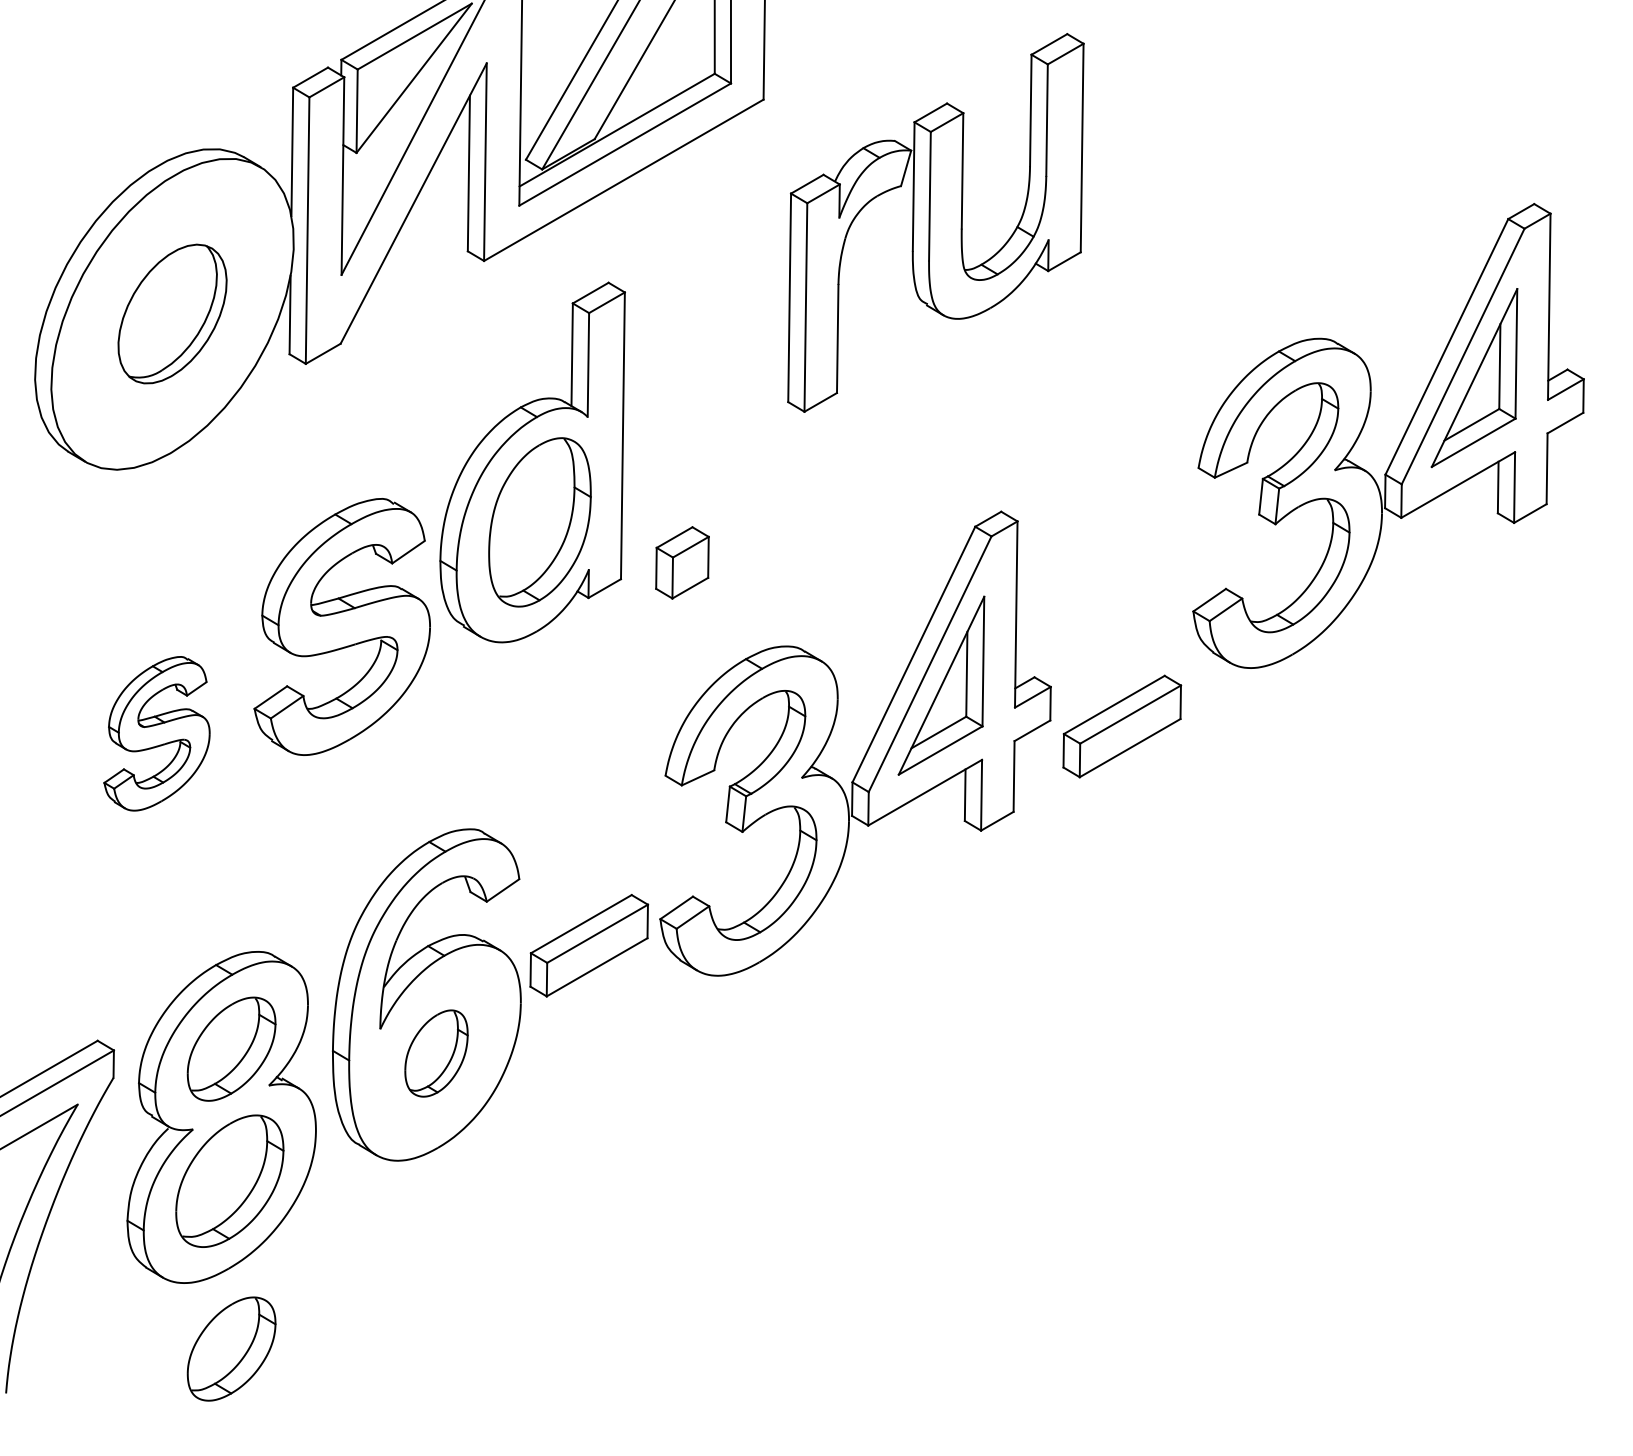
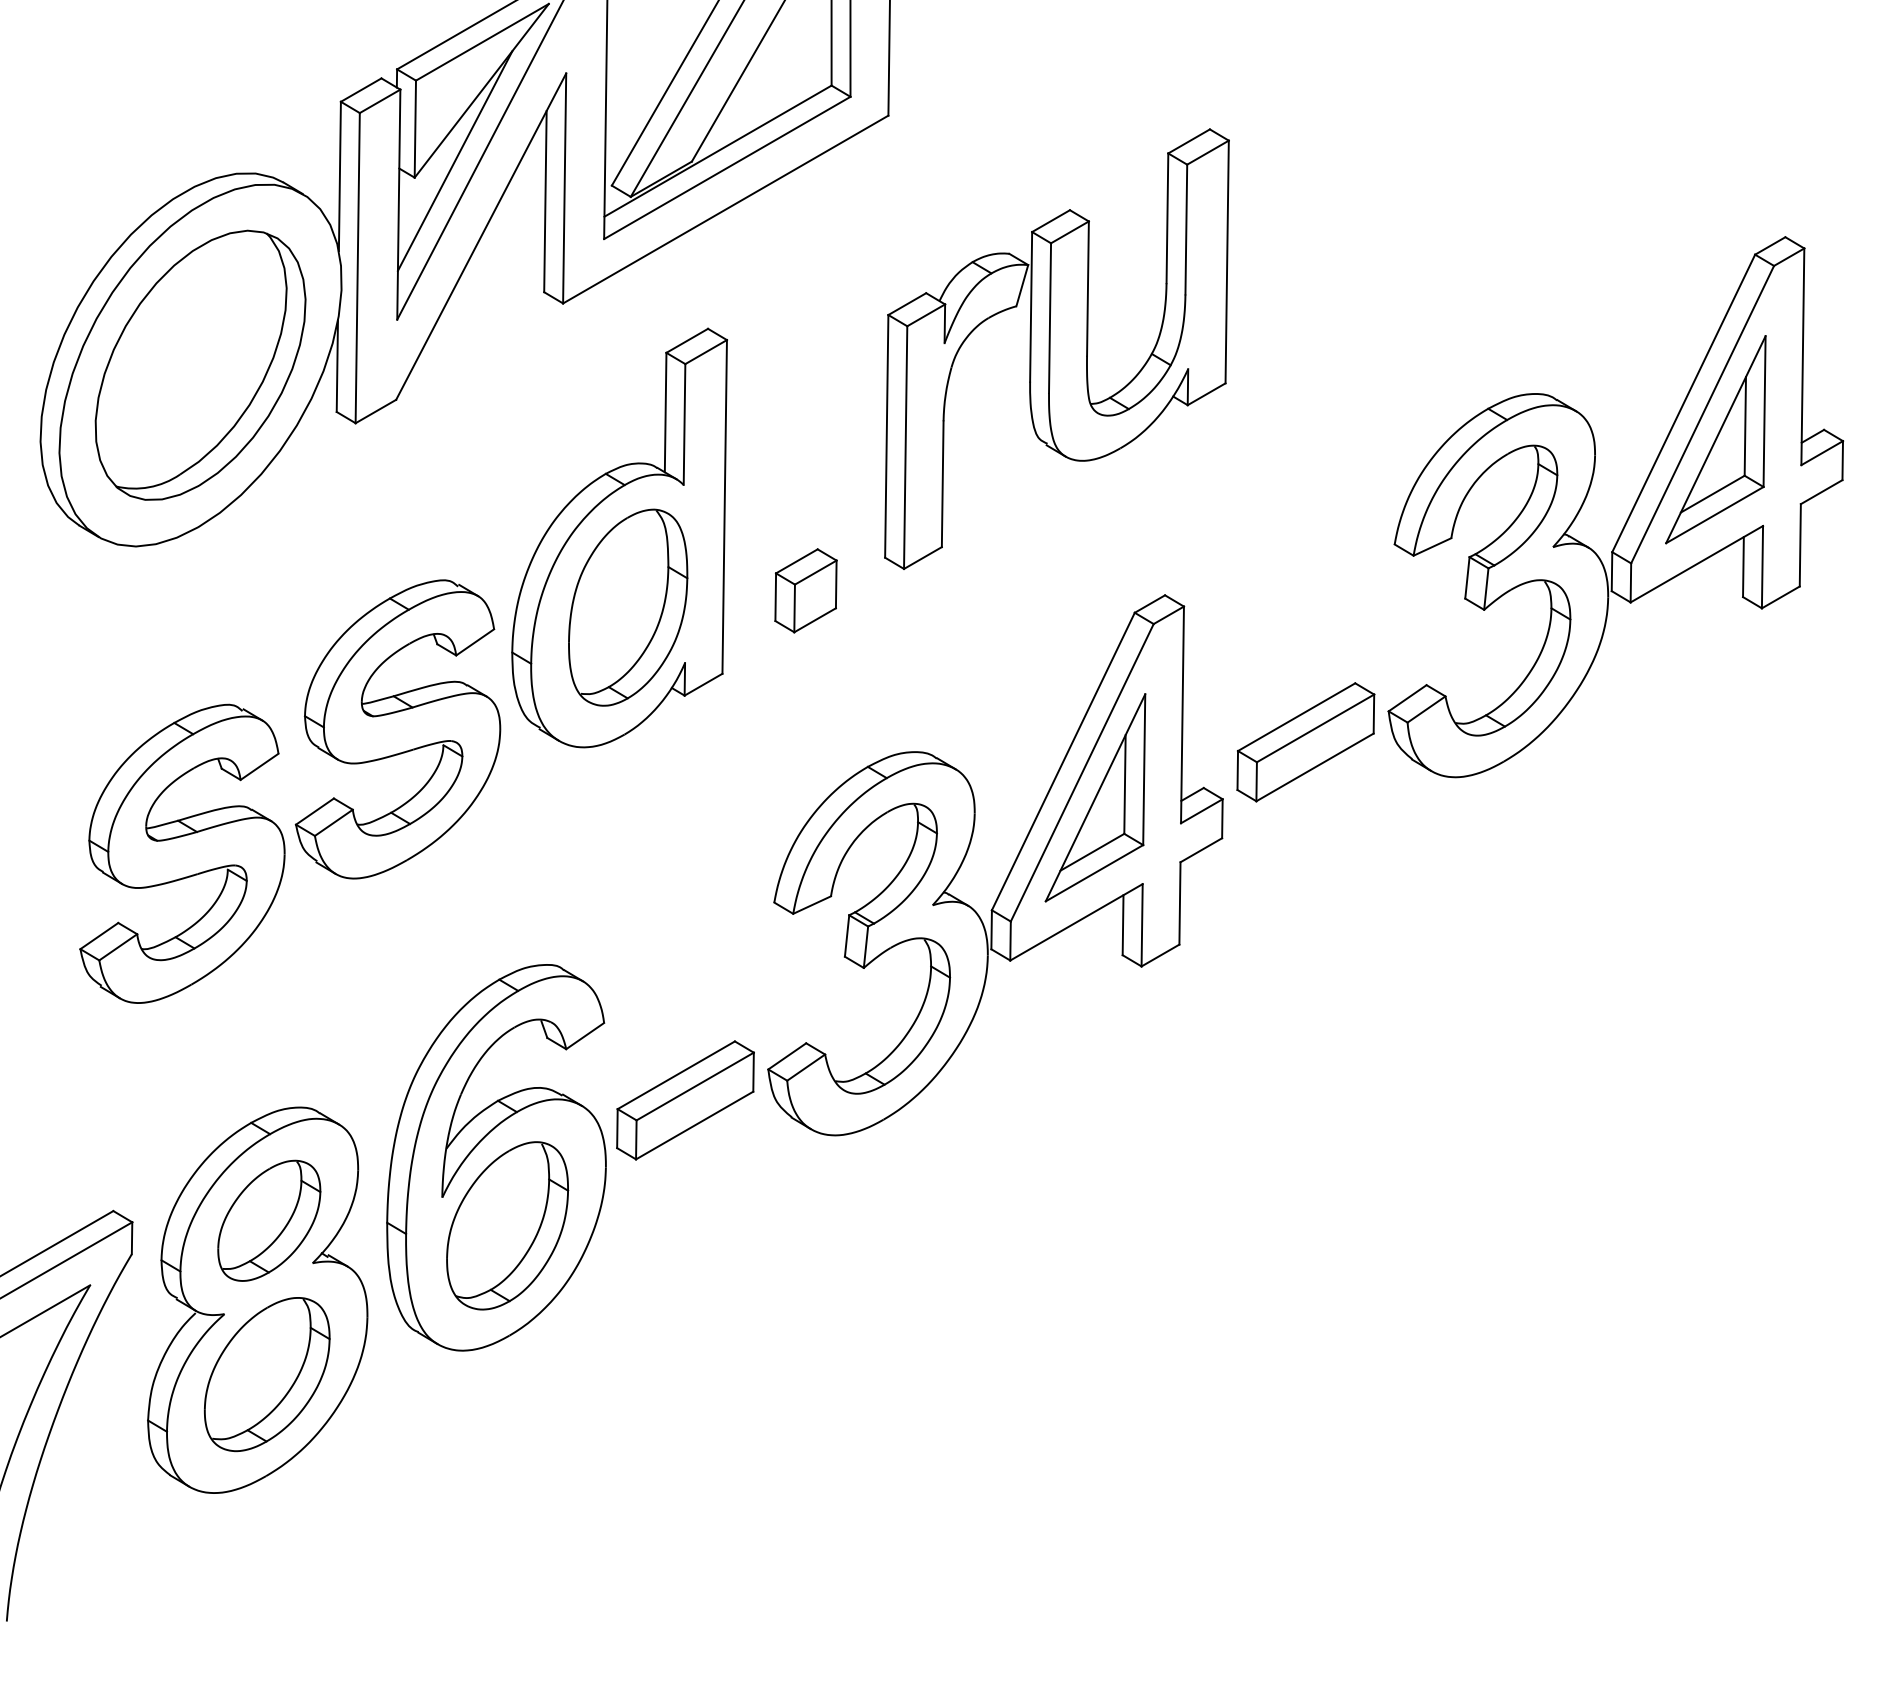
line: (390, 138) -> (454, 160), added
part: (935, 222) -> (1056, 348), moved
part: (172, 313) -> (200, 364), size x1.67
part: (682, 562) -> (805, 590), moved
part: (1121, 726) -> (1305, 742), moved
part: (157, 733) -> (182, 853), size x1.67
part: (436, 1053) -> (507, 1225), size x1.67
part: (231, 1348) -> (269, 1569), removed

